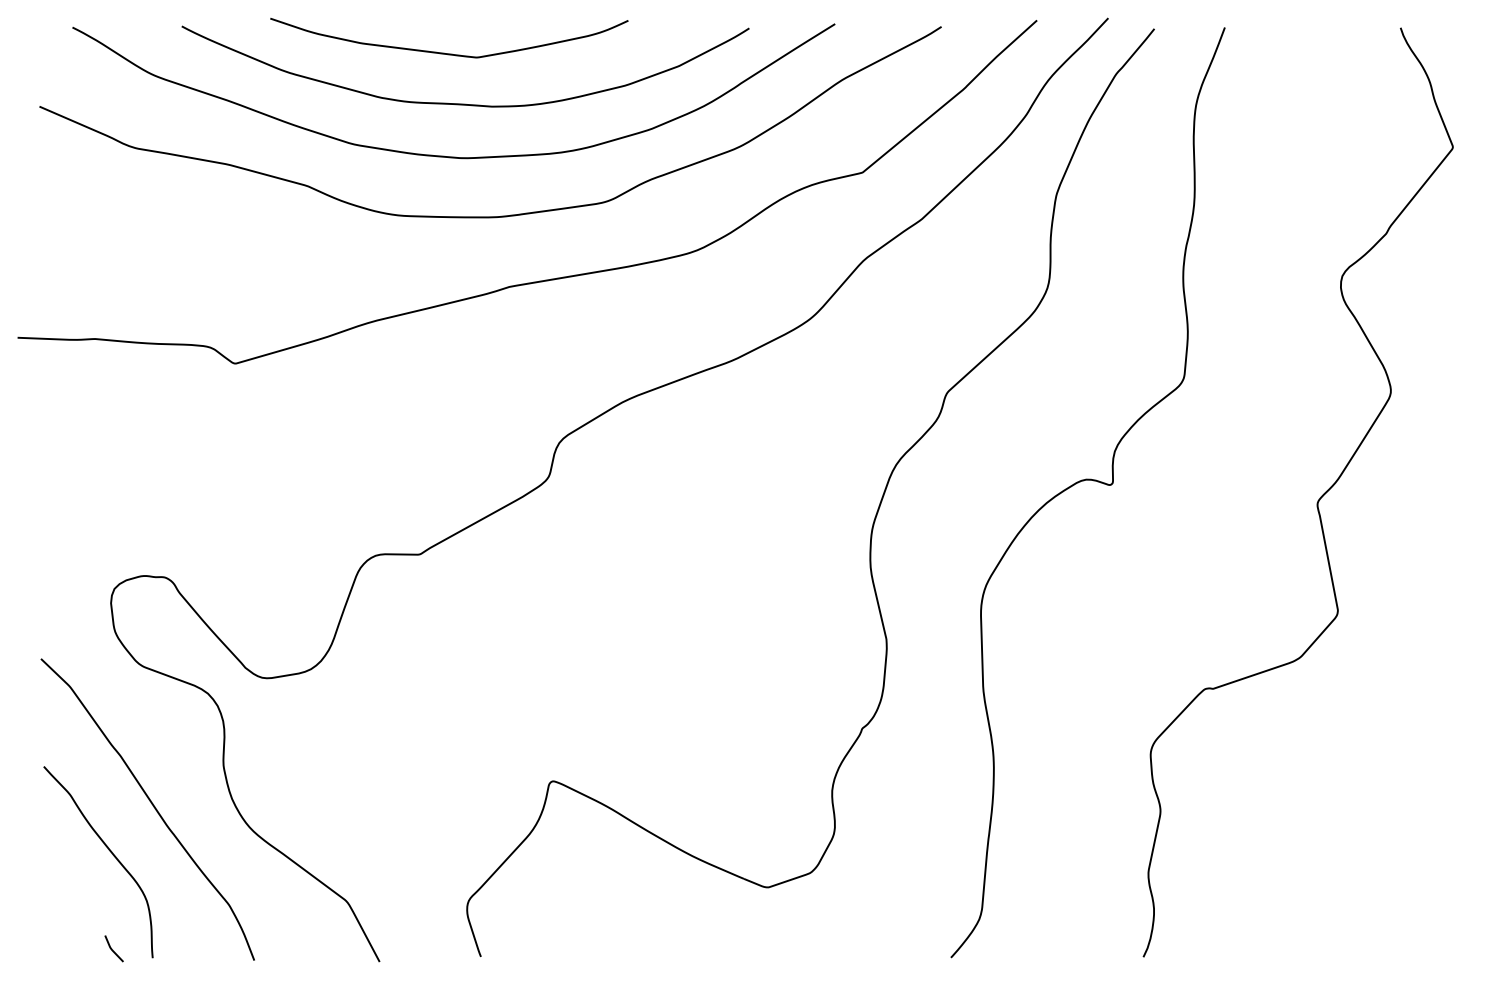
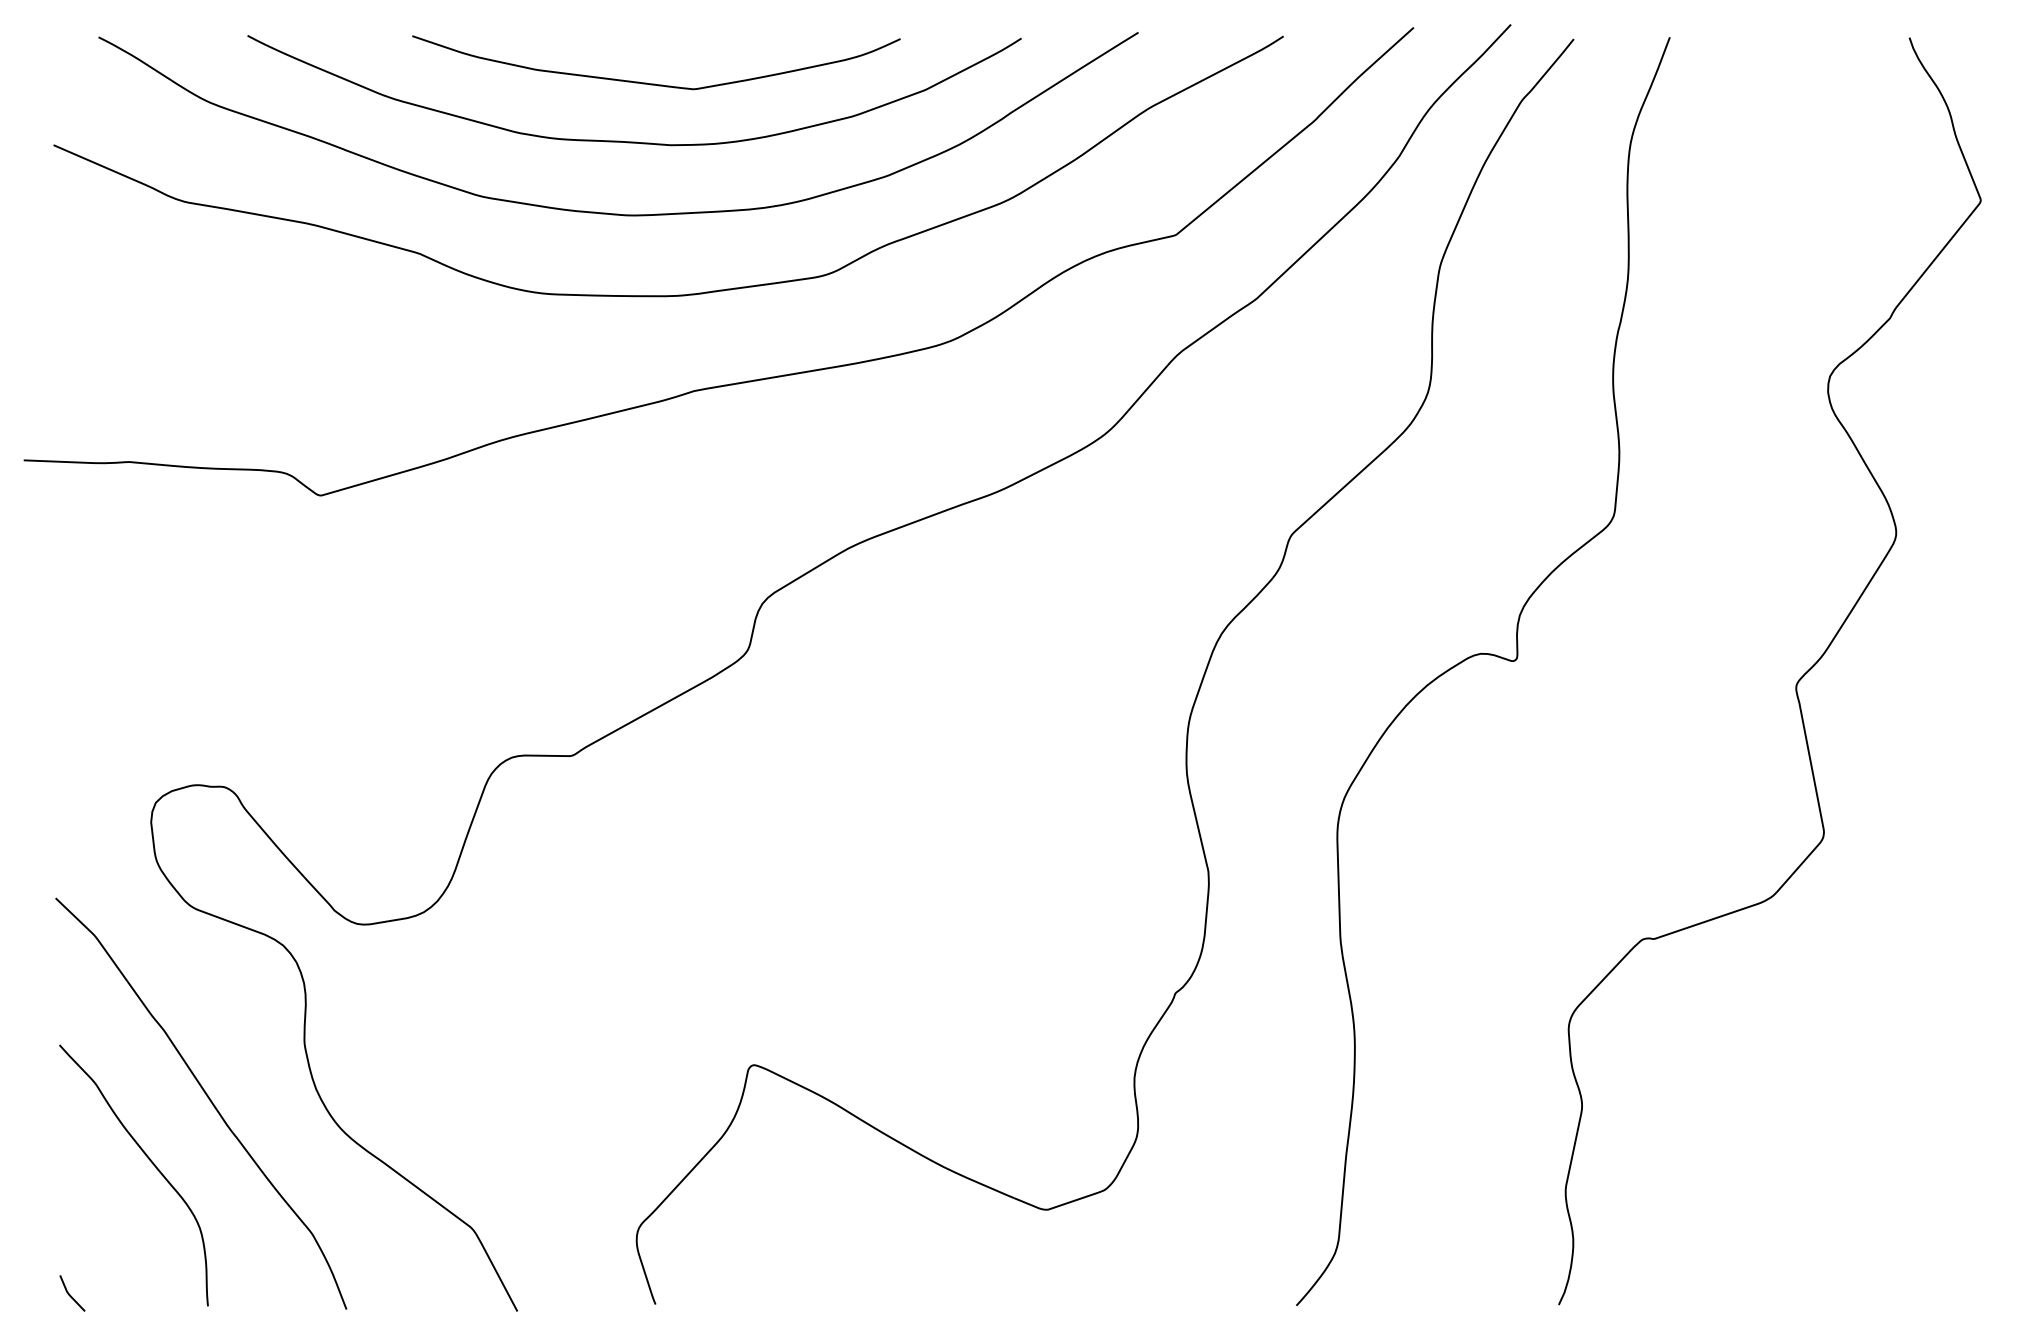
curve: (448, 53) -> (655, 83), moved
curve: (112, 949) -> (70, 1294), moved

